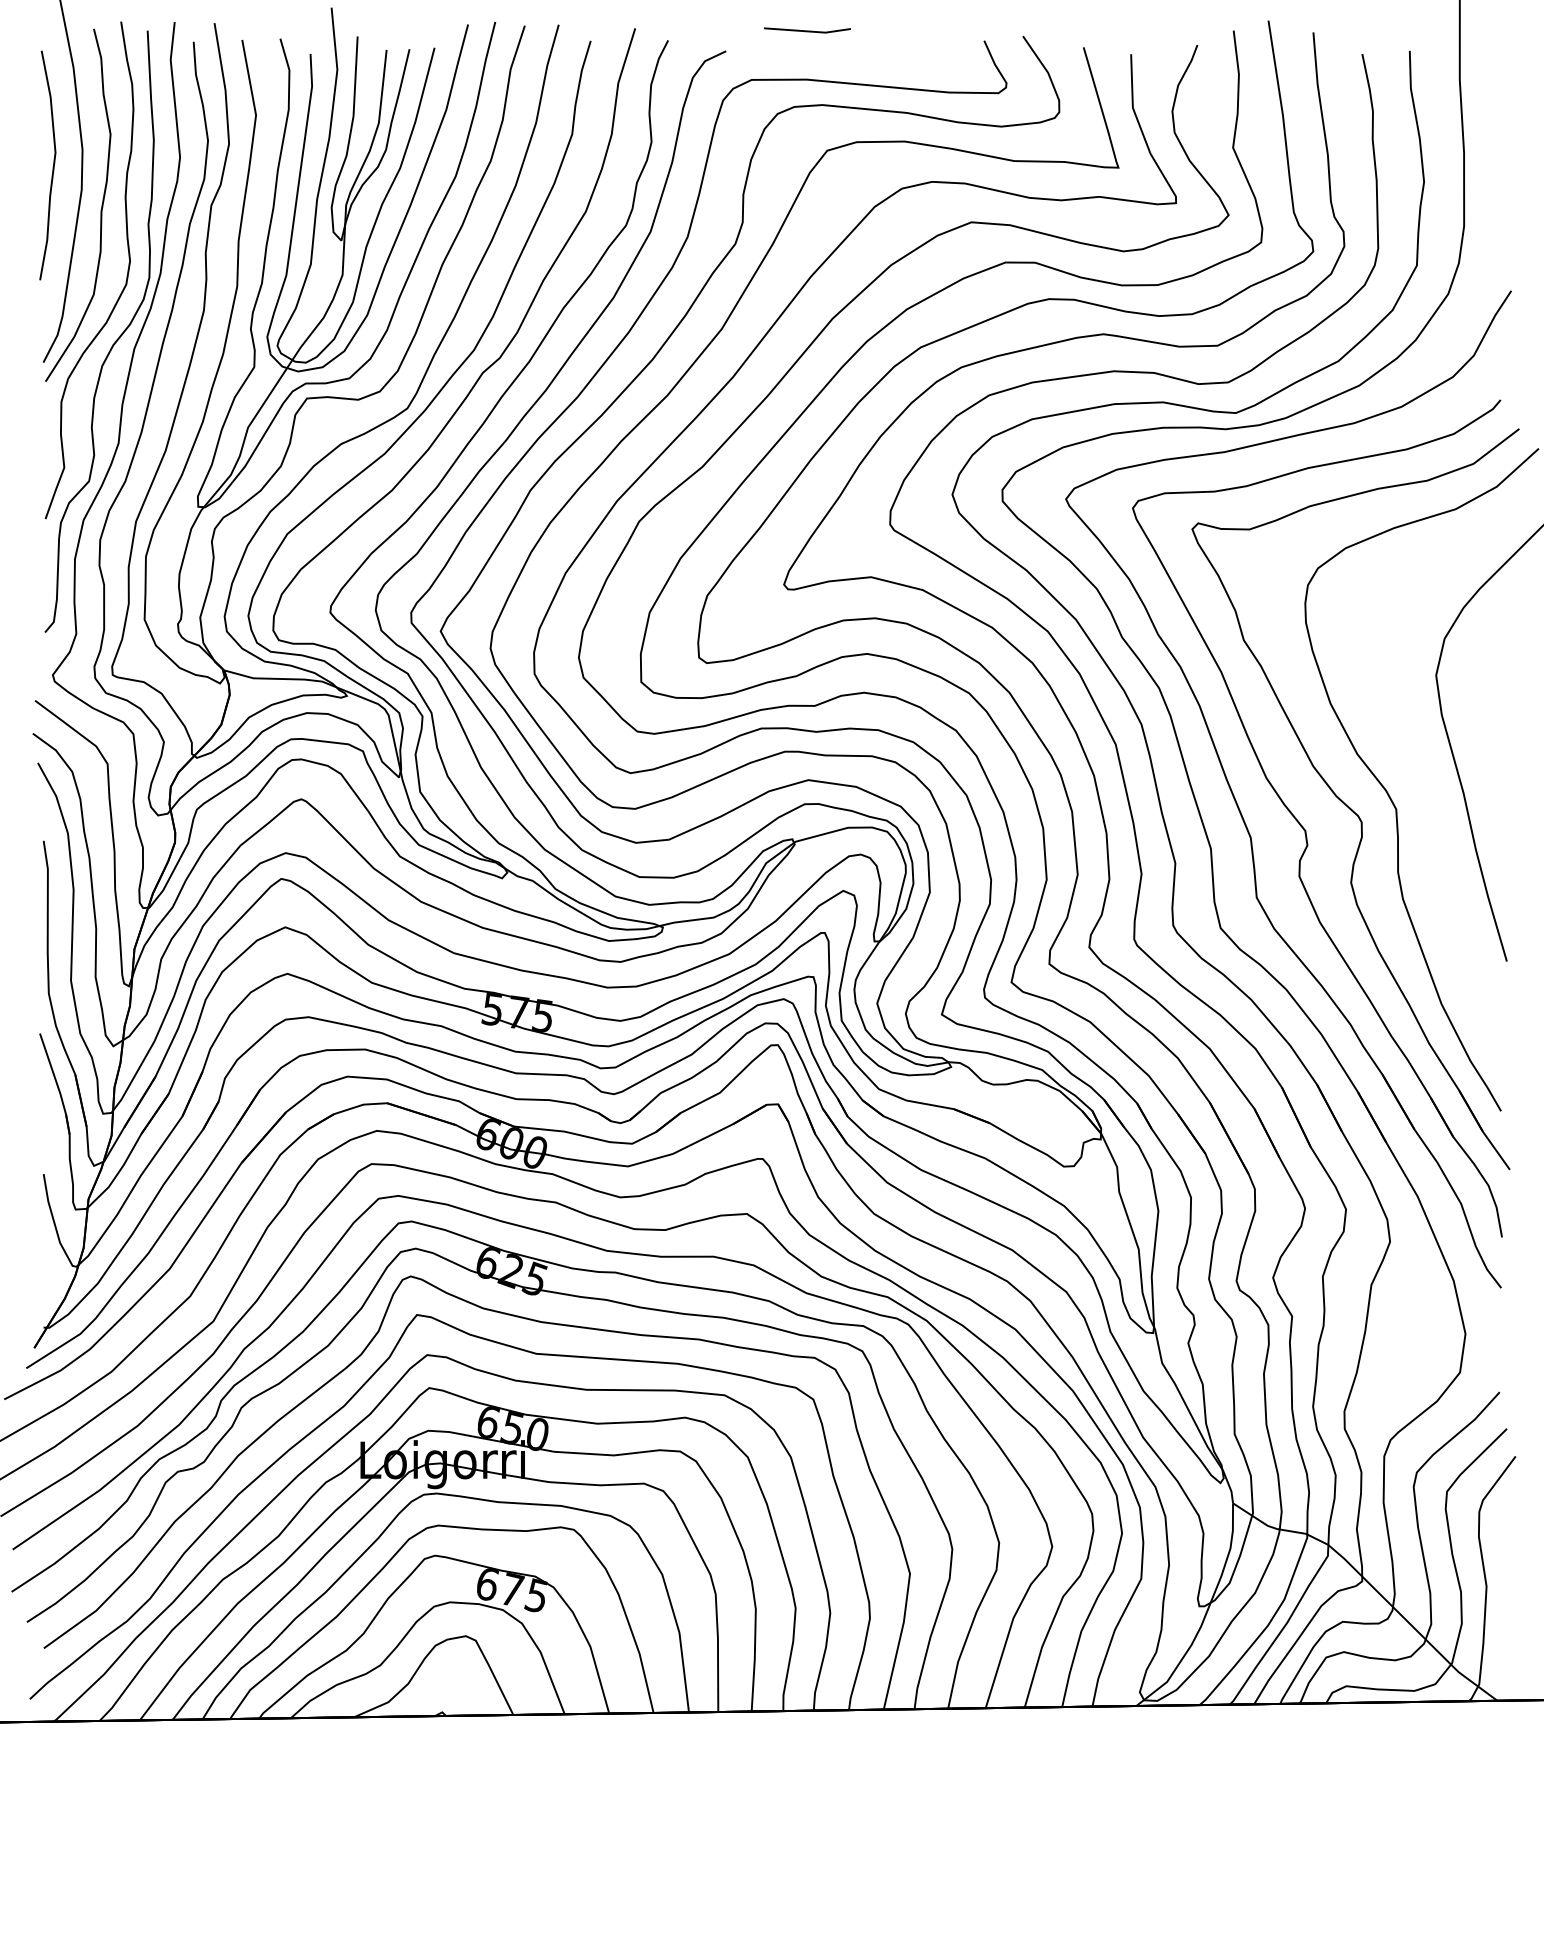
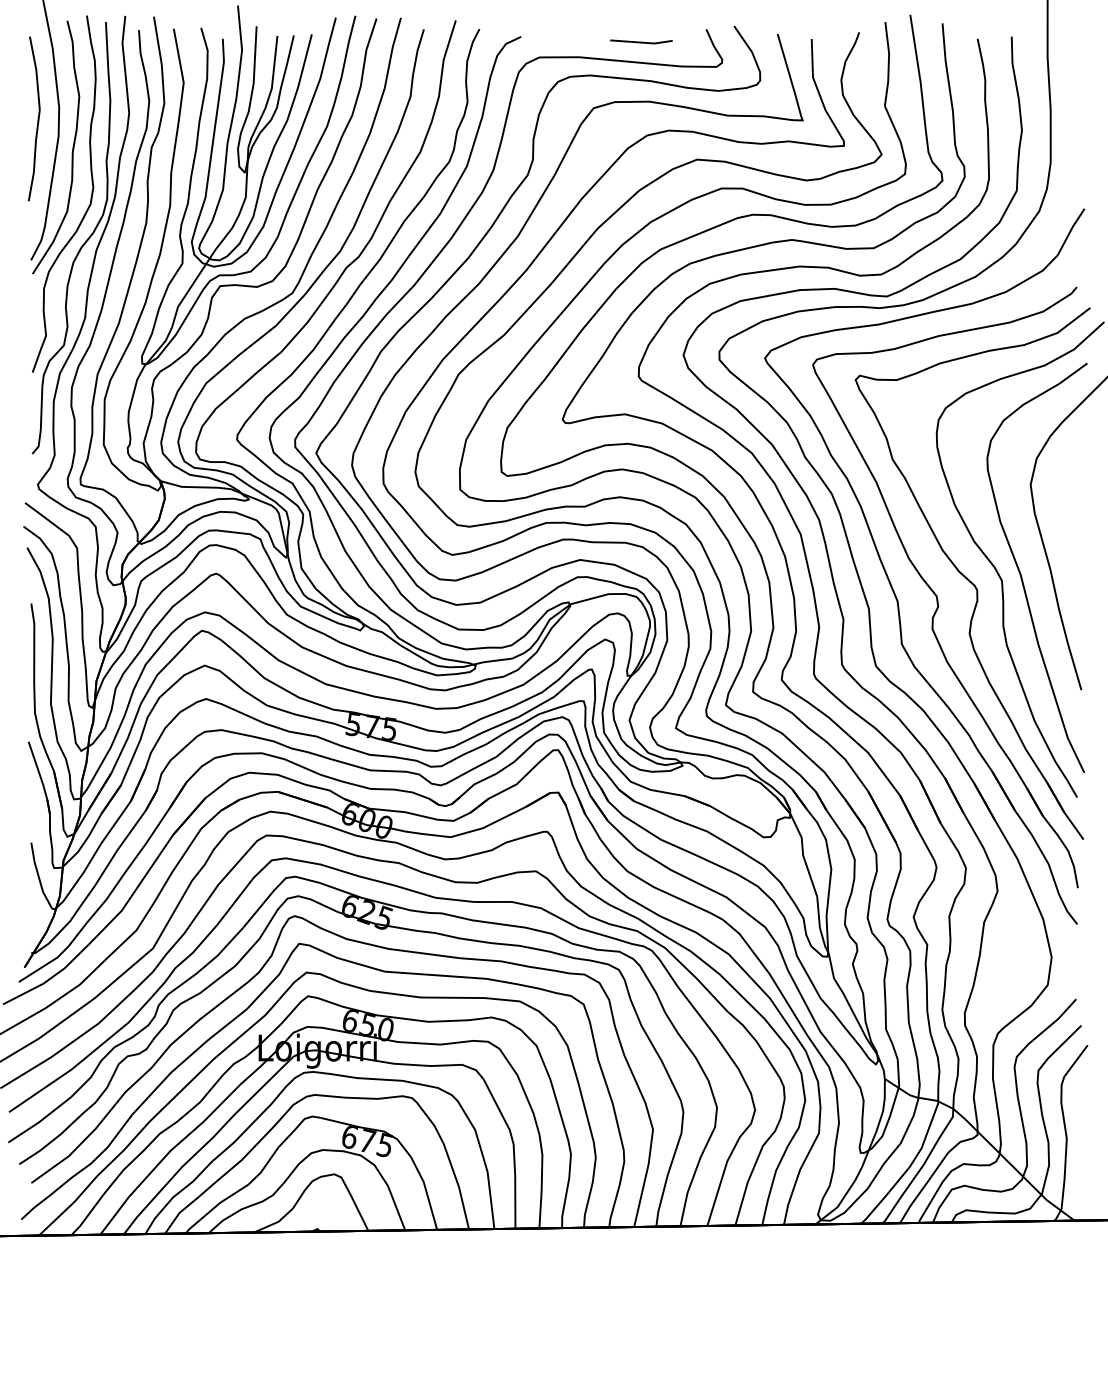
line: (807, 29) -> (641, 41), moved
curve: (1423, 799) -> (1021, 573), added

